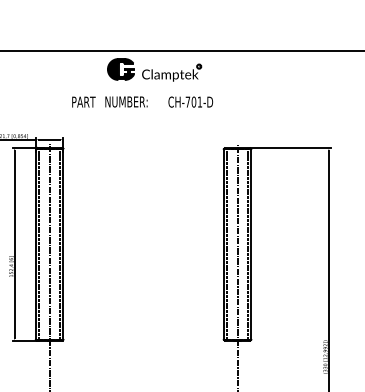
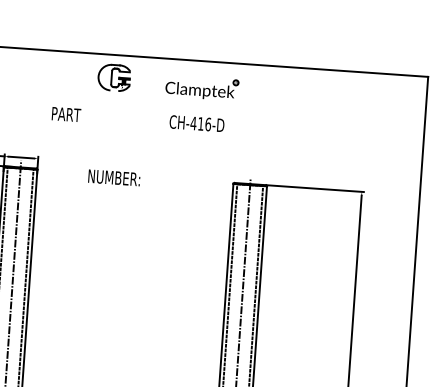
fill: (120, 69) -> (113, 77), removed
part: (172, 72) -> (202, 87), moved
text: (126, 101) -> (114, 177), moved
text: (193, 101) -> (200, 123), CH-701-D -> CH-416-D

